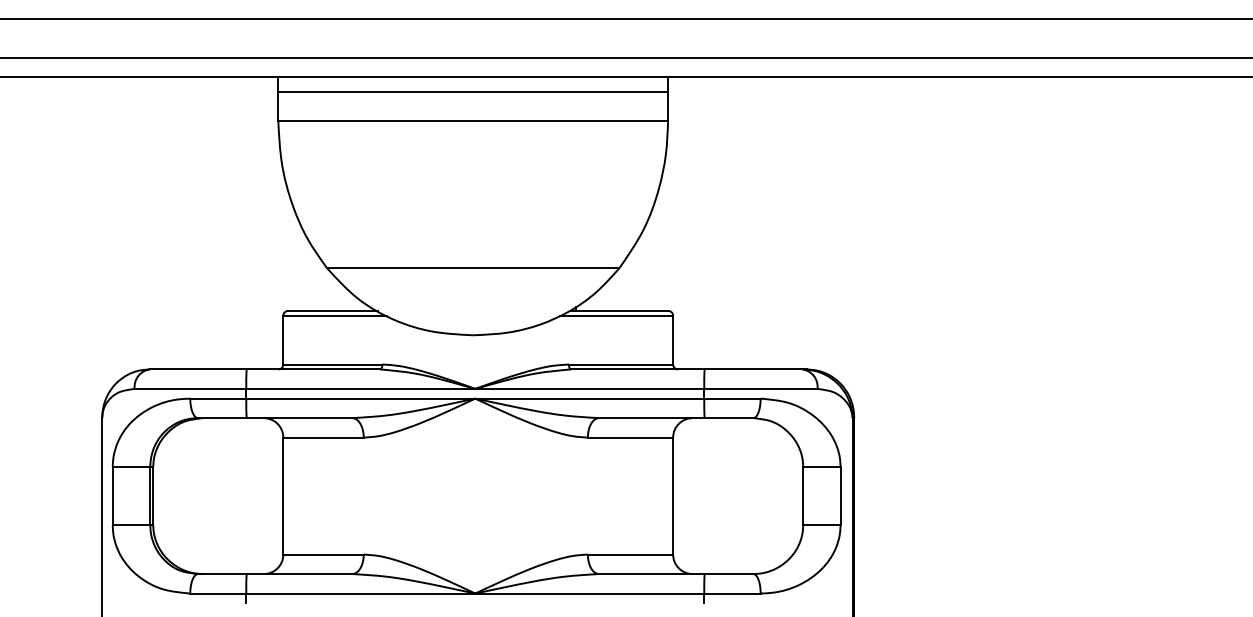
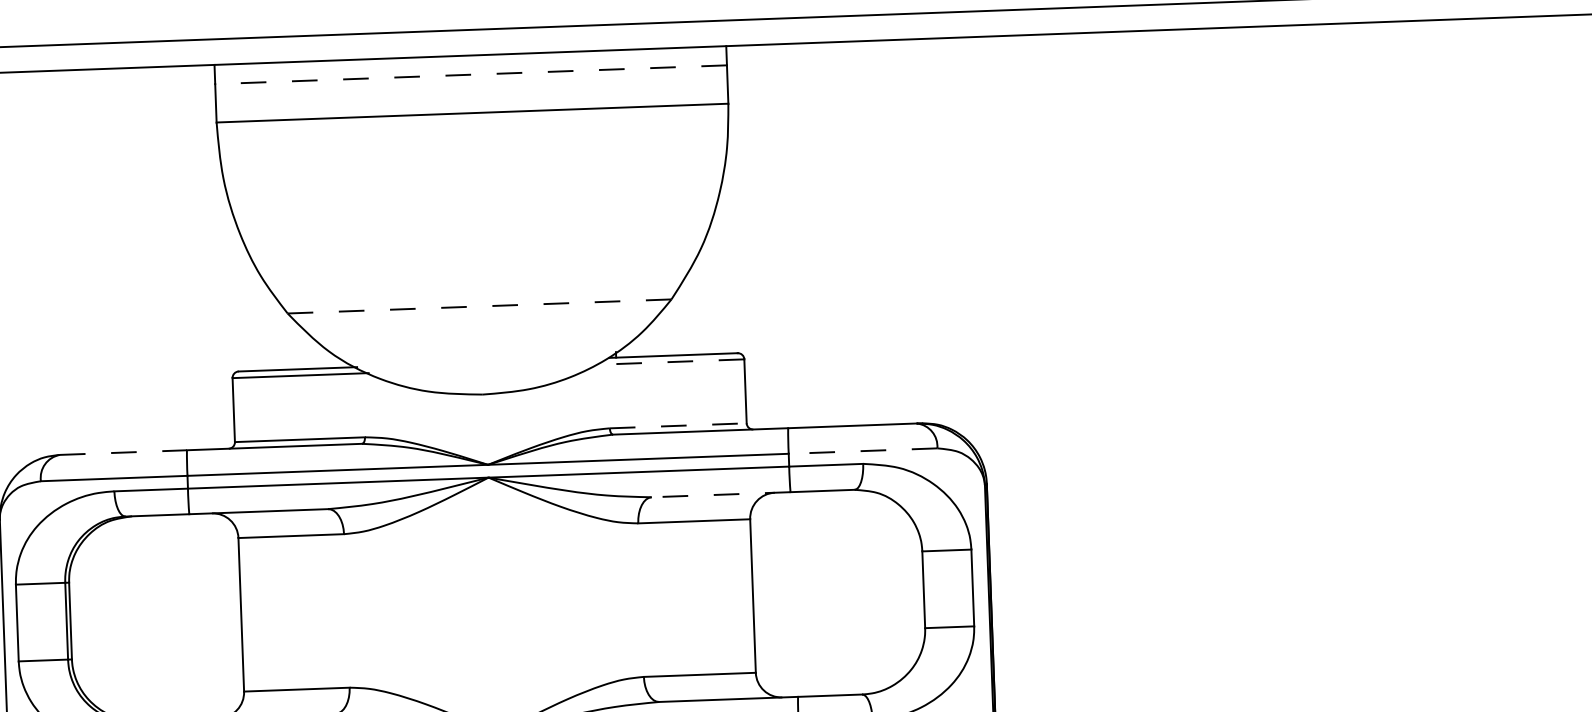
line: (473, 91) -> (471, 74), solid -> dashed
line: (473, 268) -> (479, 306), solid -> dashed
line: (616, 315) -> (669, 361), solid -> dashed
line: (621, 364) -> (678, 425), solid -> dashed
line: (198, 369) -> (123, 452), solid -> dashed
line: (760, 388) -> (862, 450), solid -> dashed
line: (651, 418) -> (720, 495), solid -> dashed

